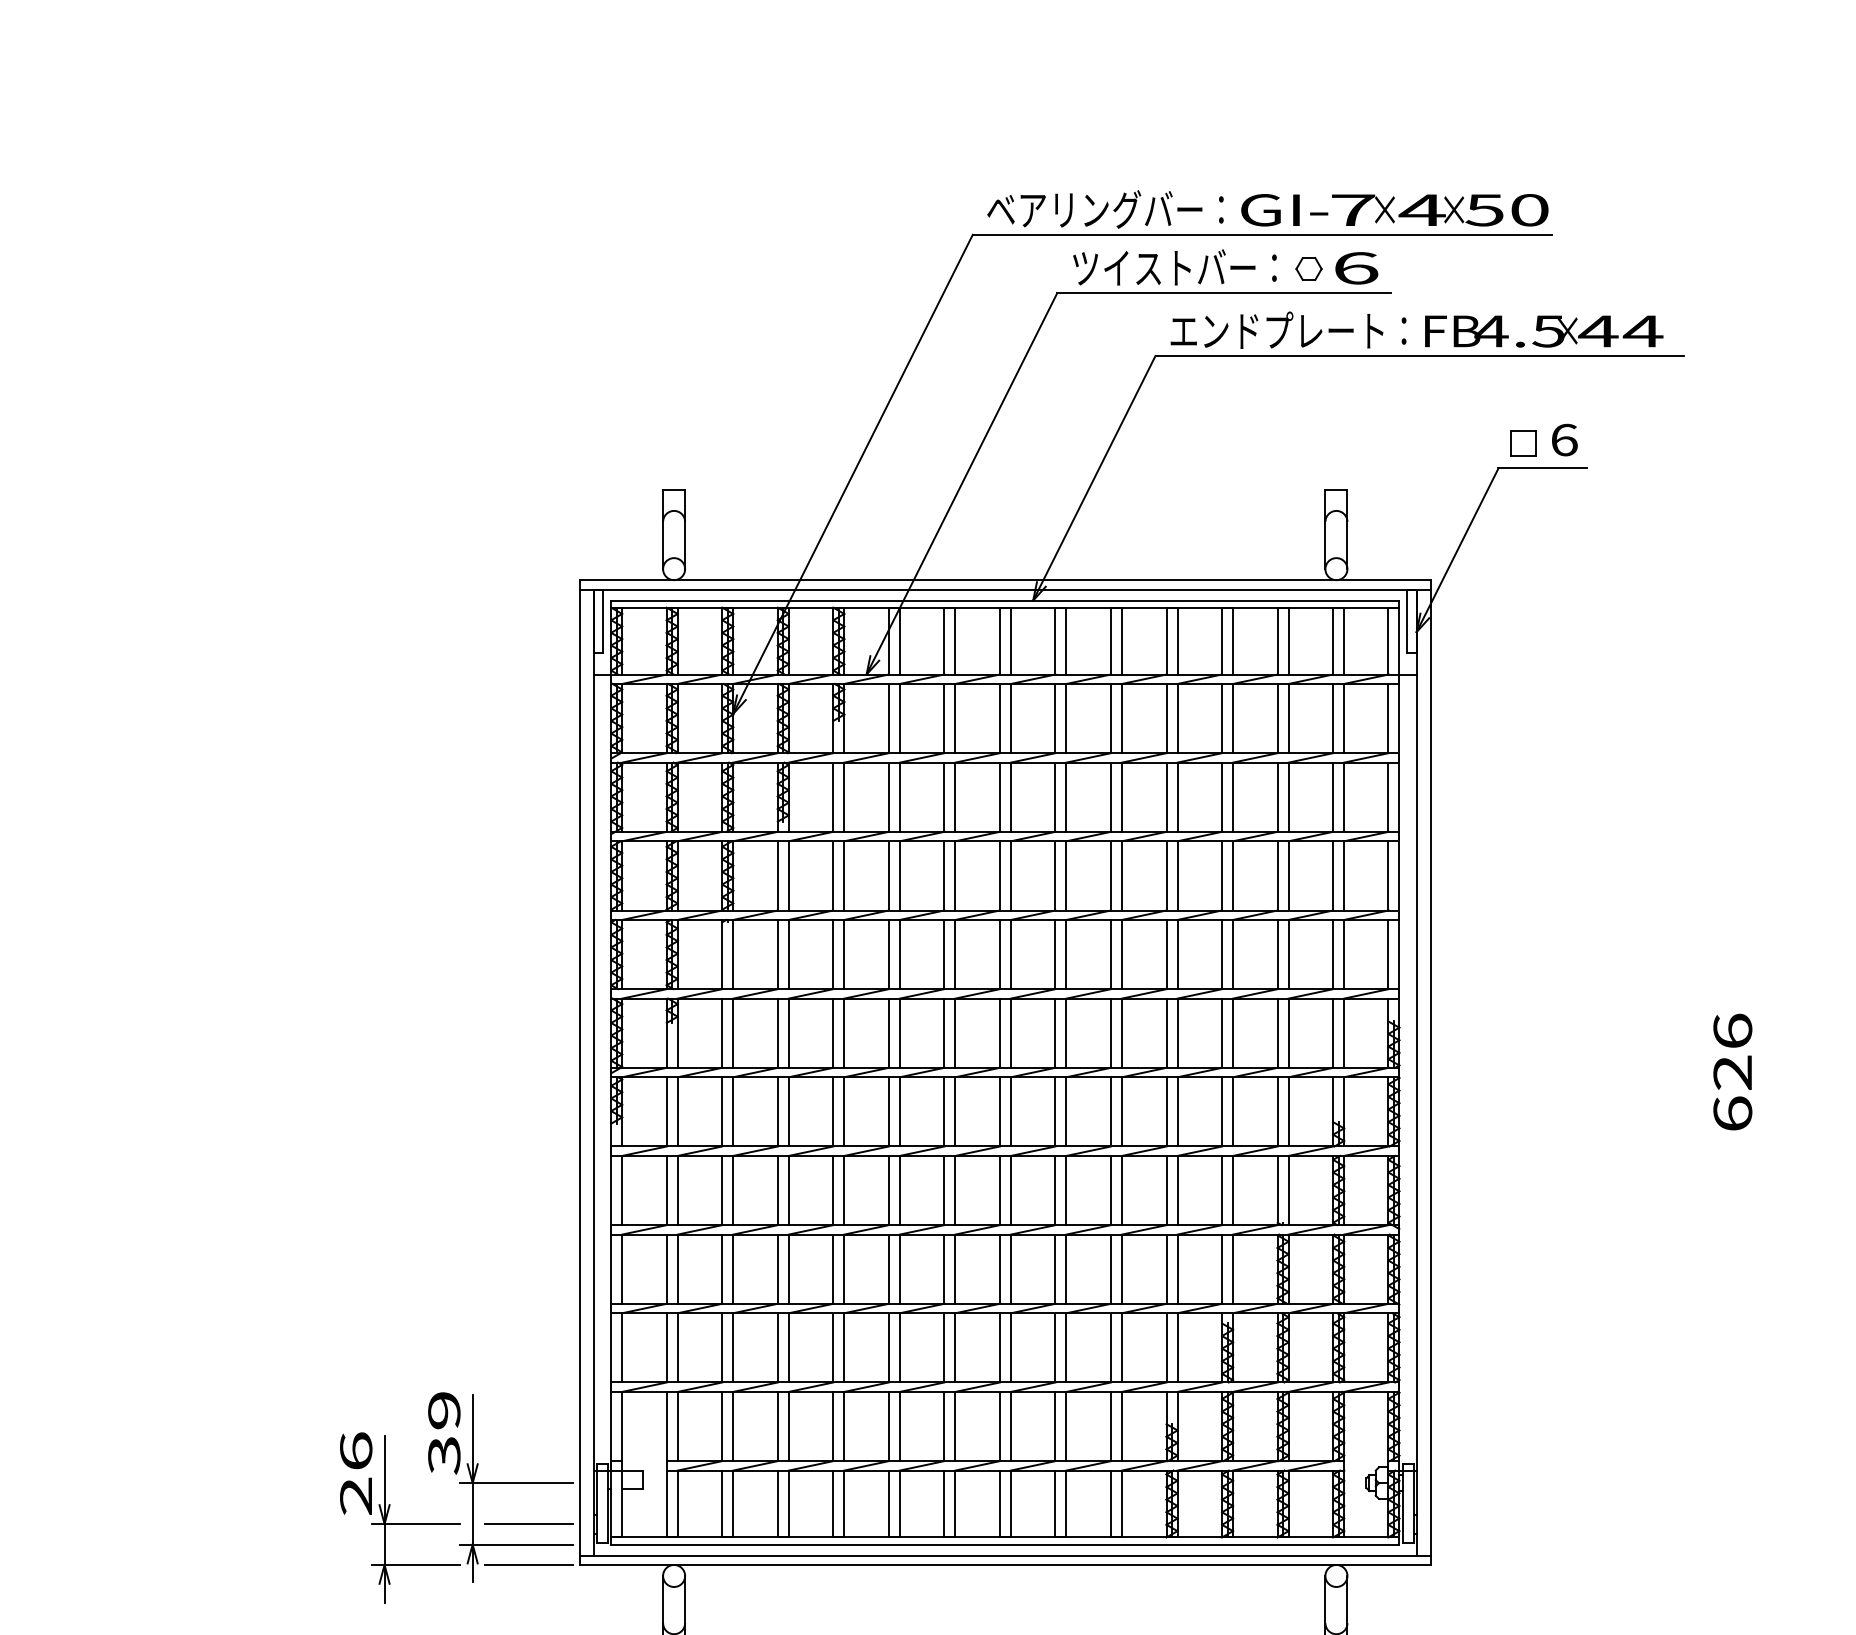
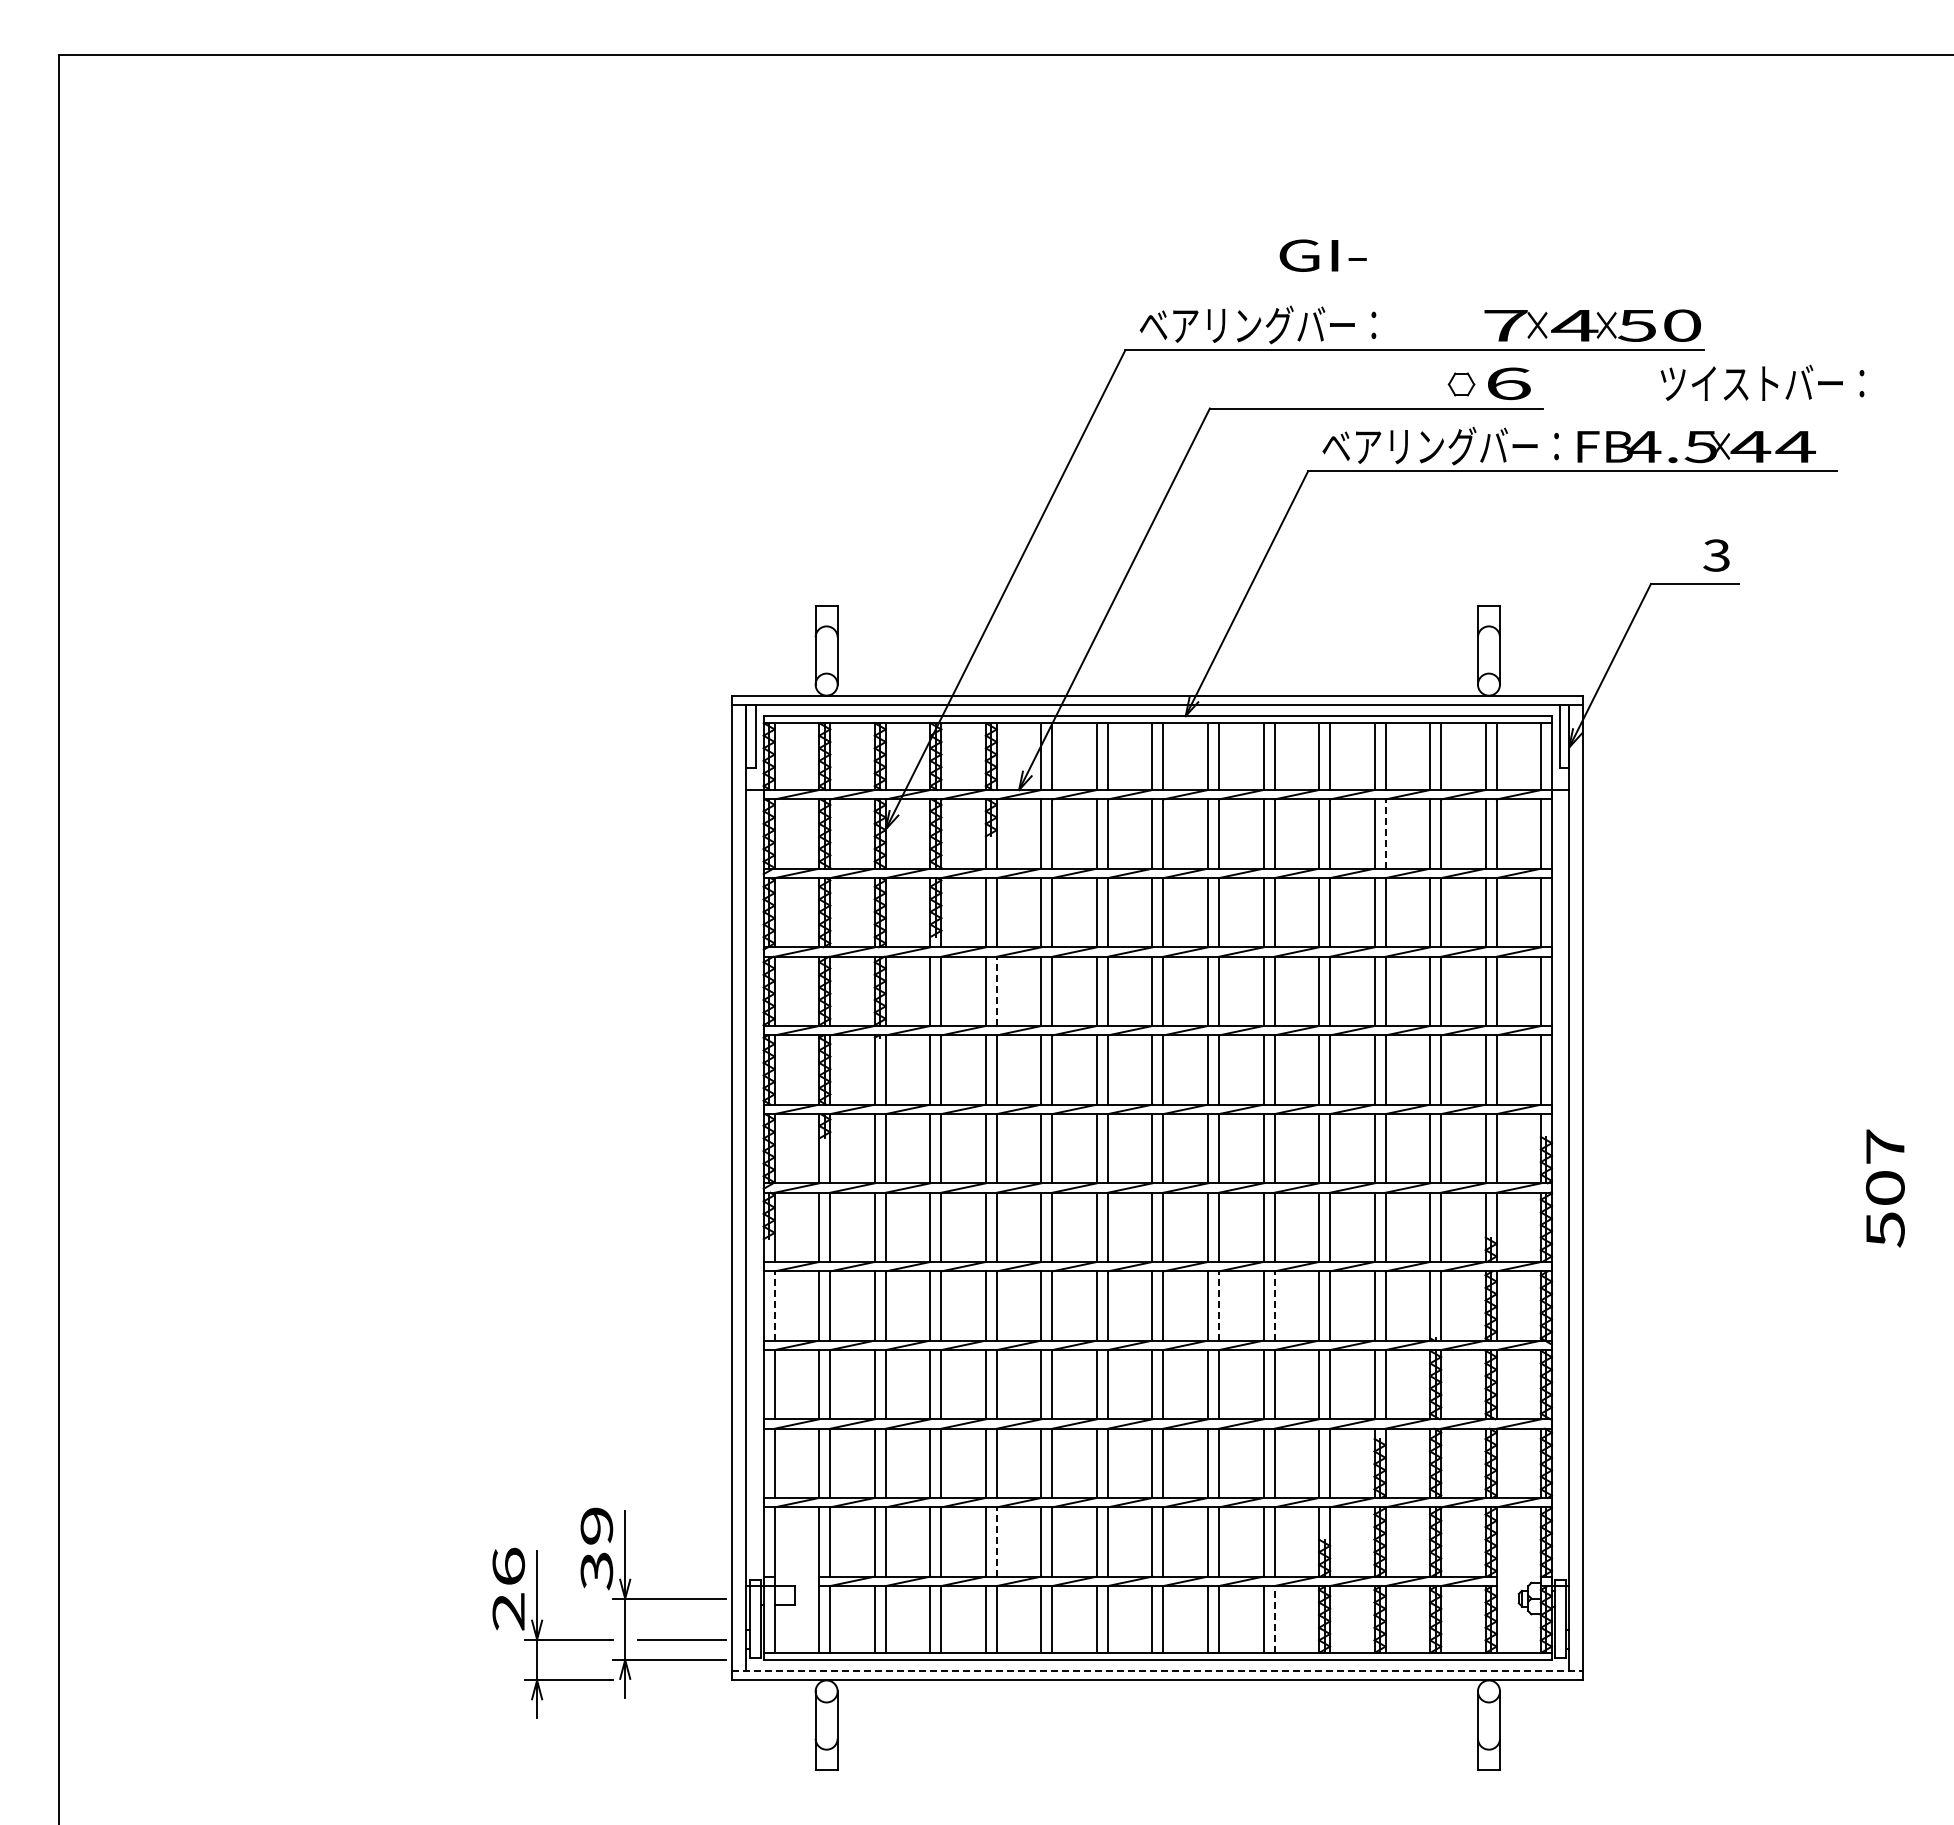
text: (1283, 210) -> (1322, 255), moved
text: (1174, 267) -> (1762, 382), moved
text: (1276, 330) -> (1429, 445), エンドプレート： -> ベアリングバー：
text: (1563, 440) -> (1716, 555), 6 -> 3
part: (1523, 443) -> (1676, 558), removed
line: (1232, 719) -> (1385, 834), solid -> dashed
line: (843, 876) -> (996, 991), solid -> dashed
text: (1731, 1073) -> (1884, 1188), 626 -> 507
line: (621, 1191) -> (774, 1306), solid -> dashed
line: (1066, 1191) -> (1219, 1306), solid -> dashed
line: (1121, 1191) -> (1274, 1306), solid -> dashed
line: (843, 1427) -> (996, 1542), solid -> dashed
line: (1121, 1503) -> (1274, 1618), solid -> dashed
line: (1004, 1556) -> (1157, 1671), solid -> dashed
line: (528, 1565) -> (681, 1680), removed

